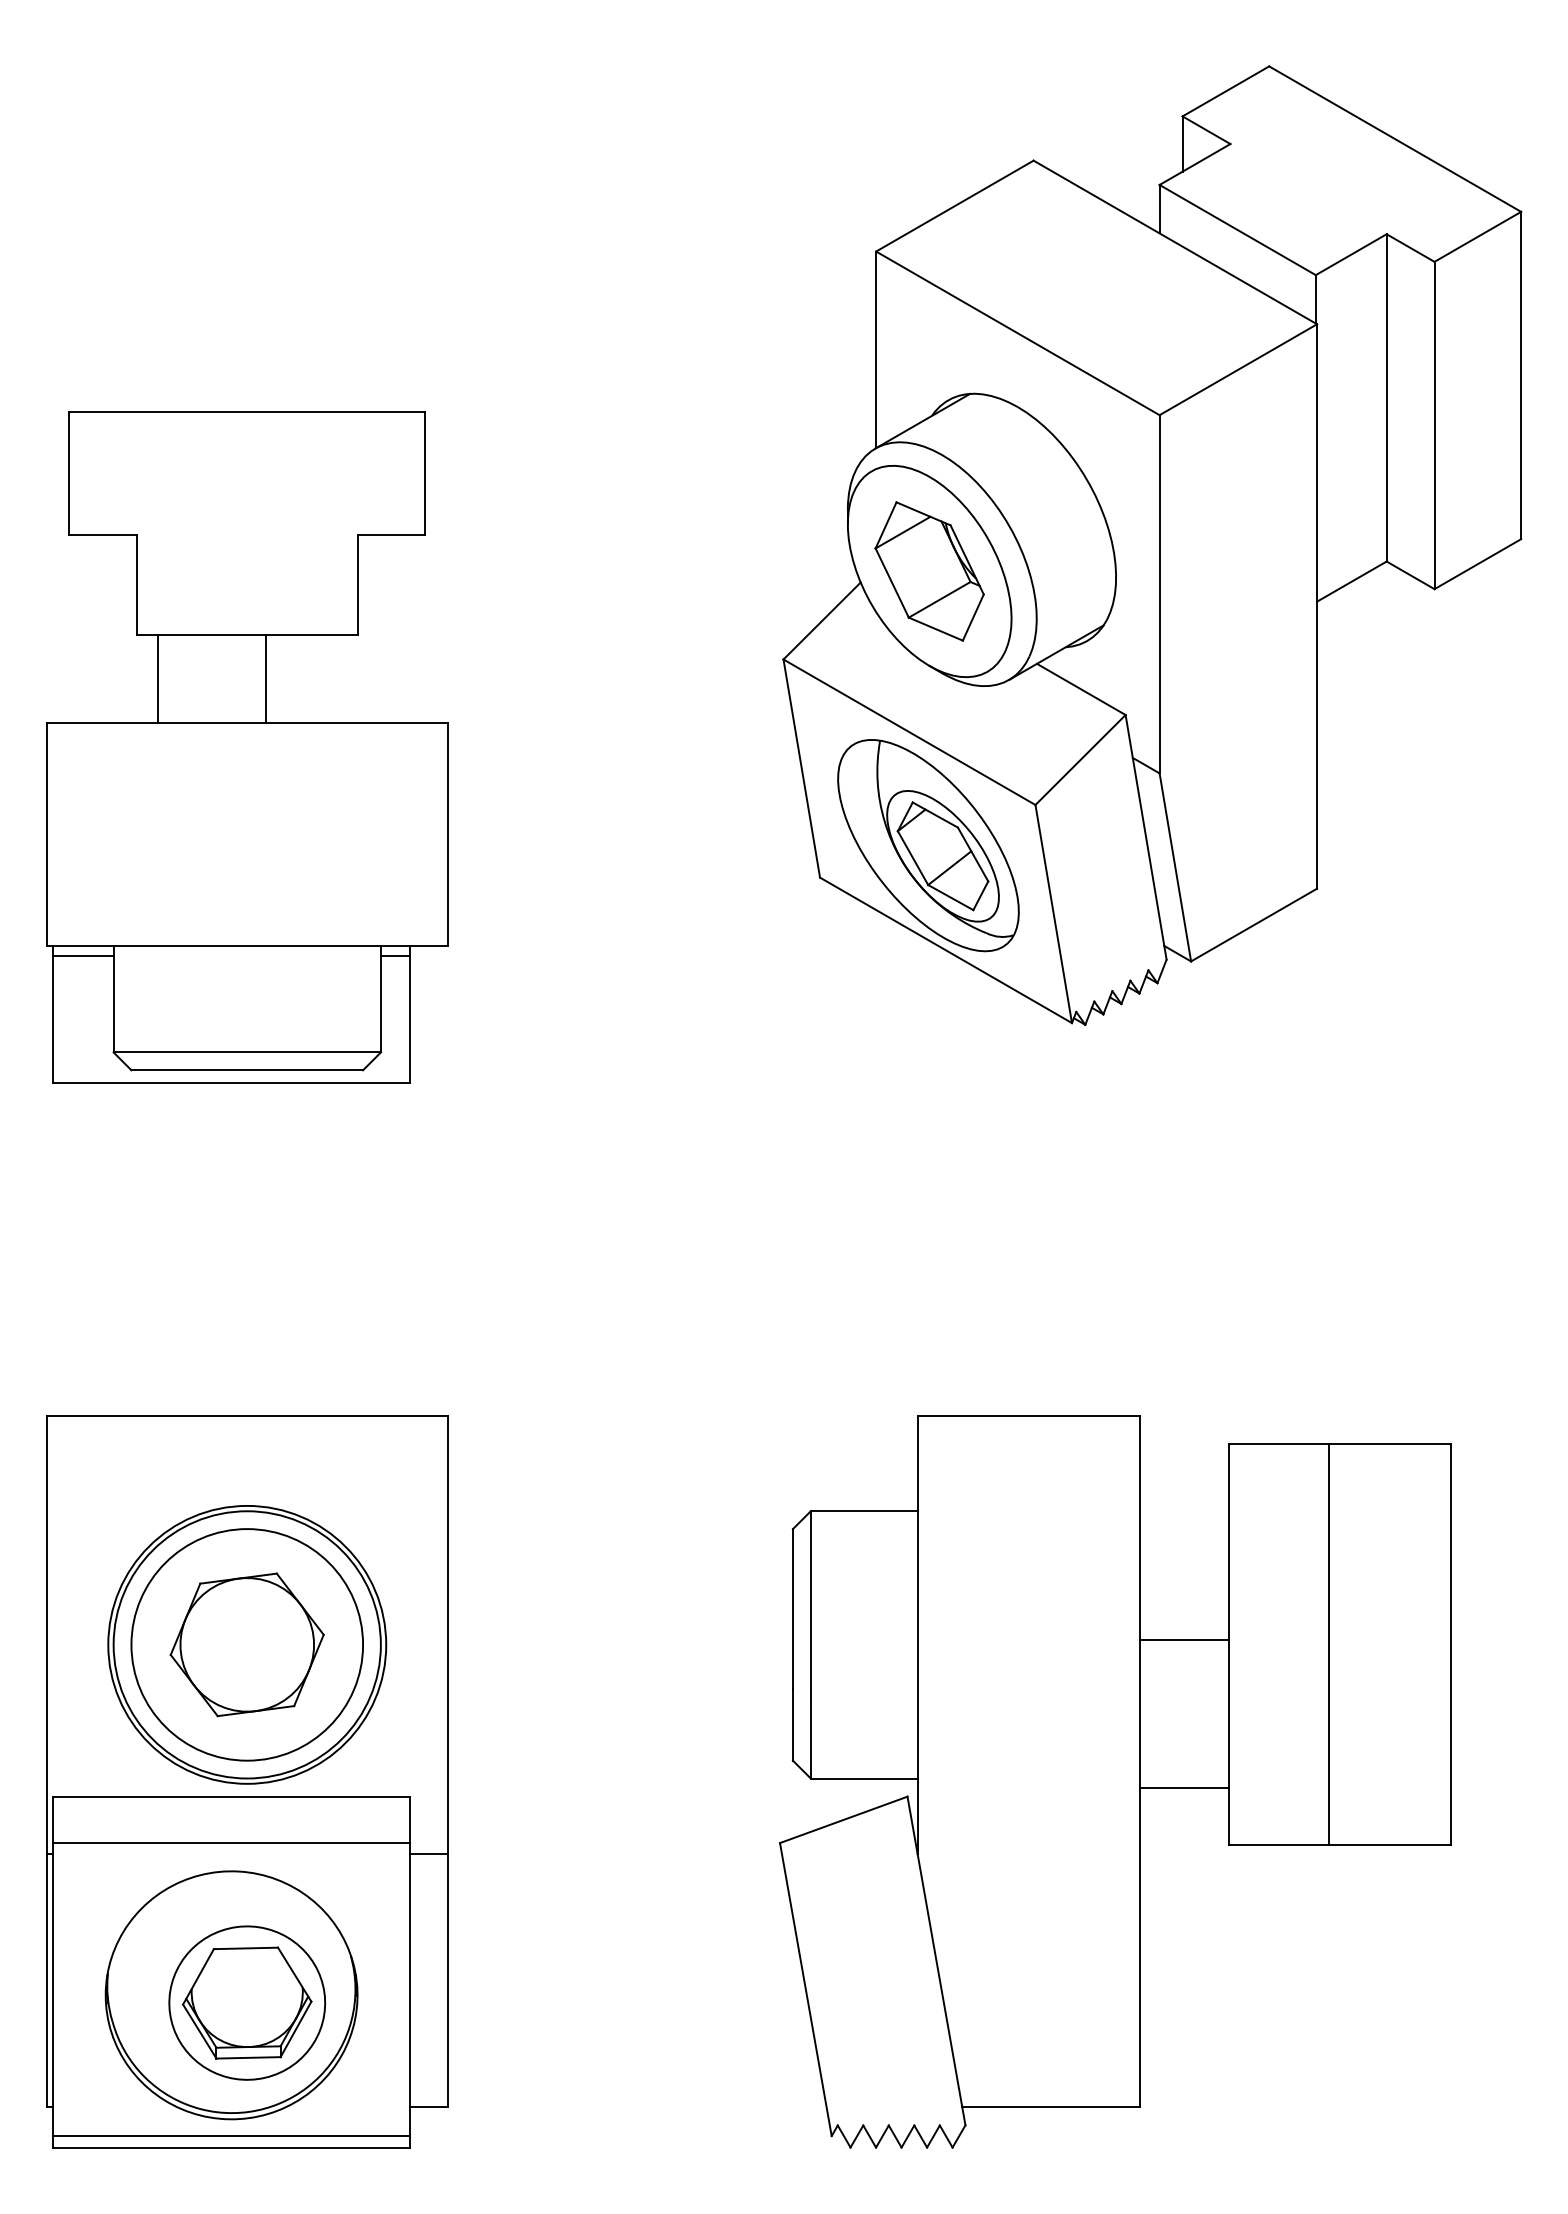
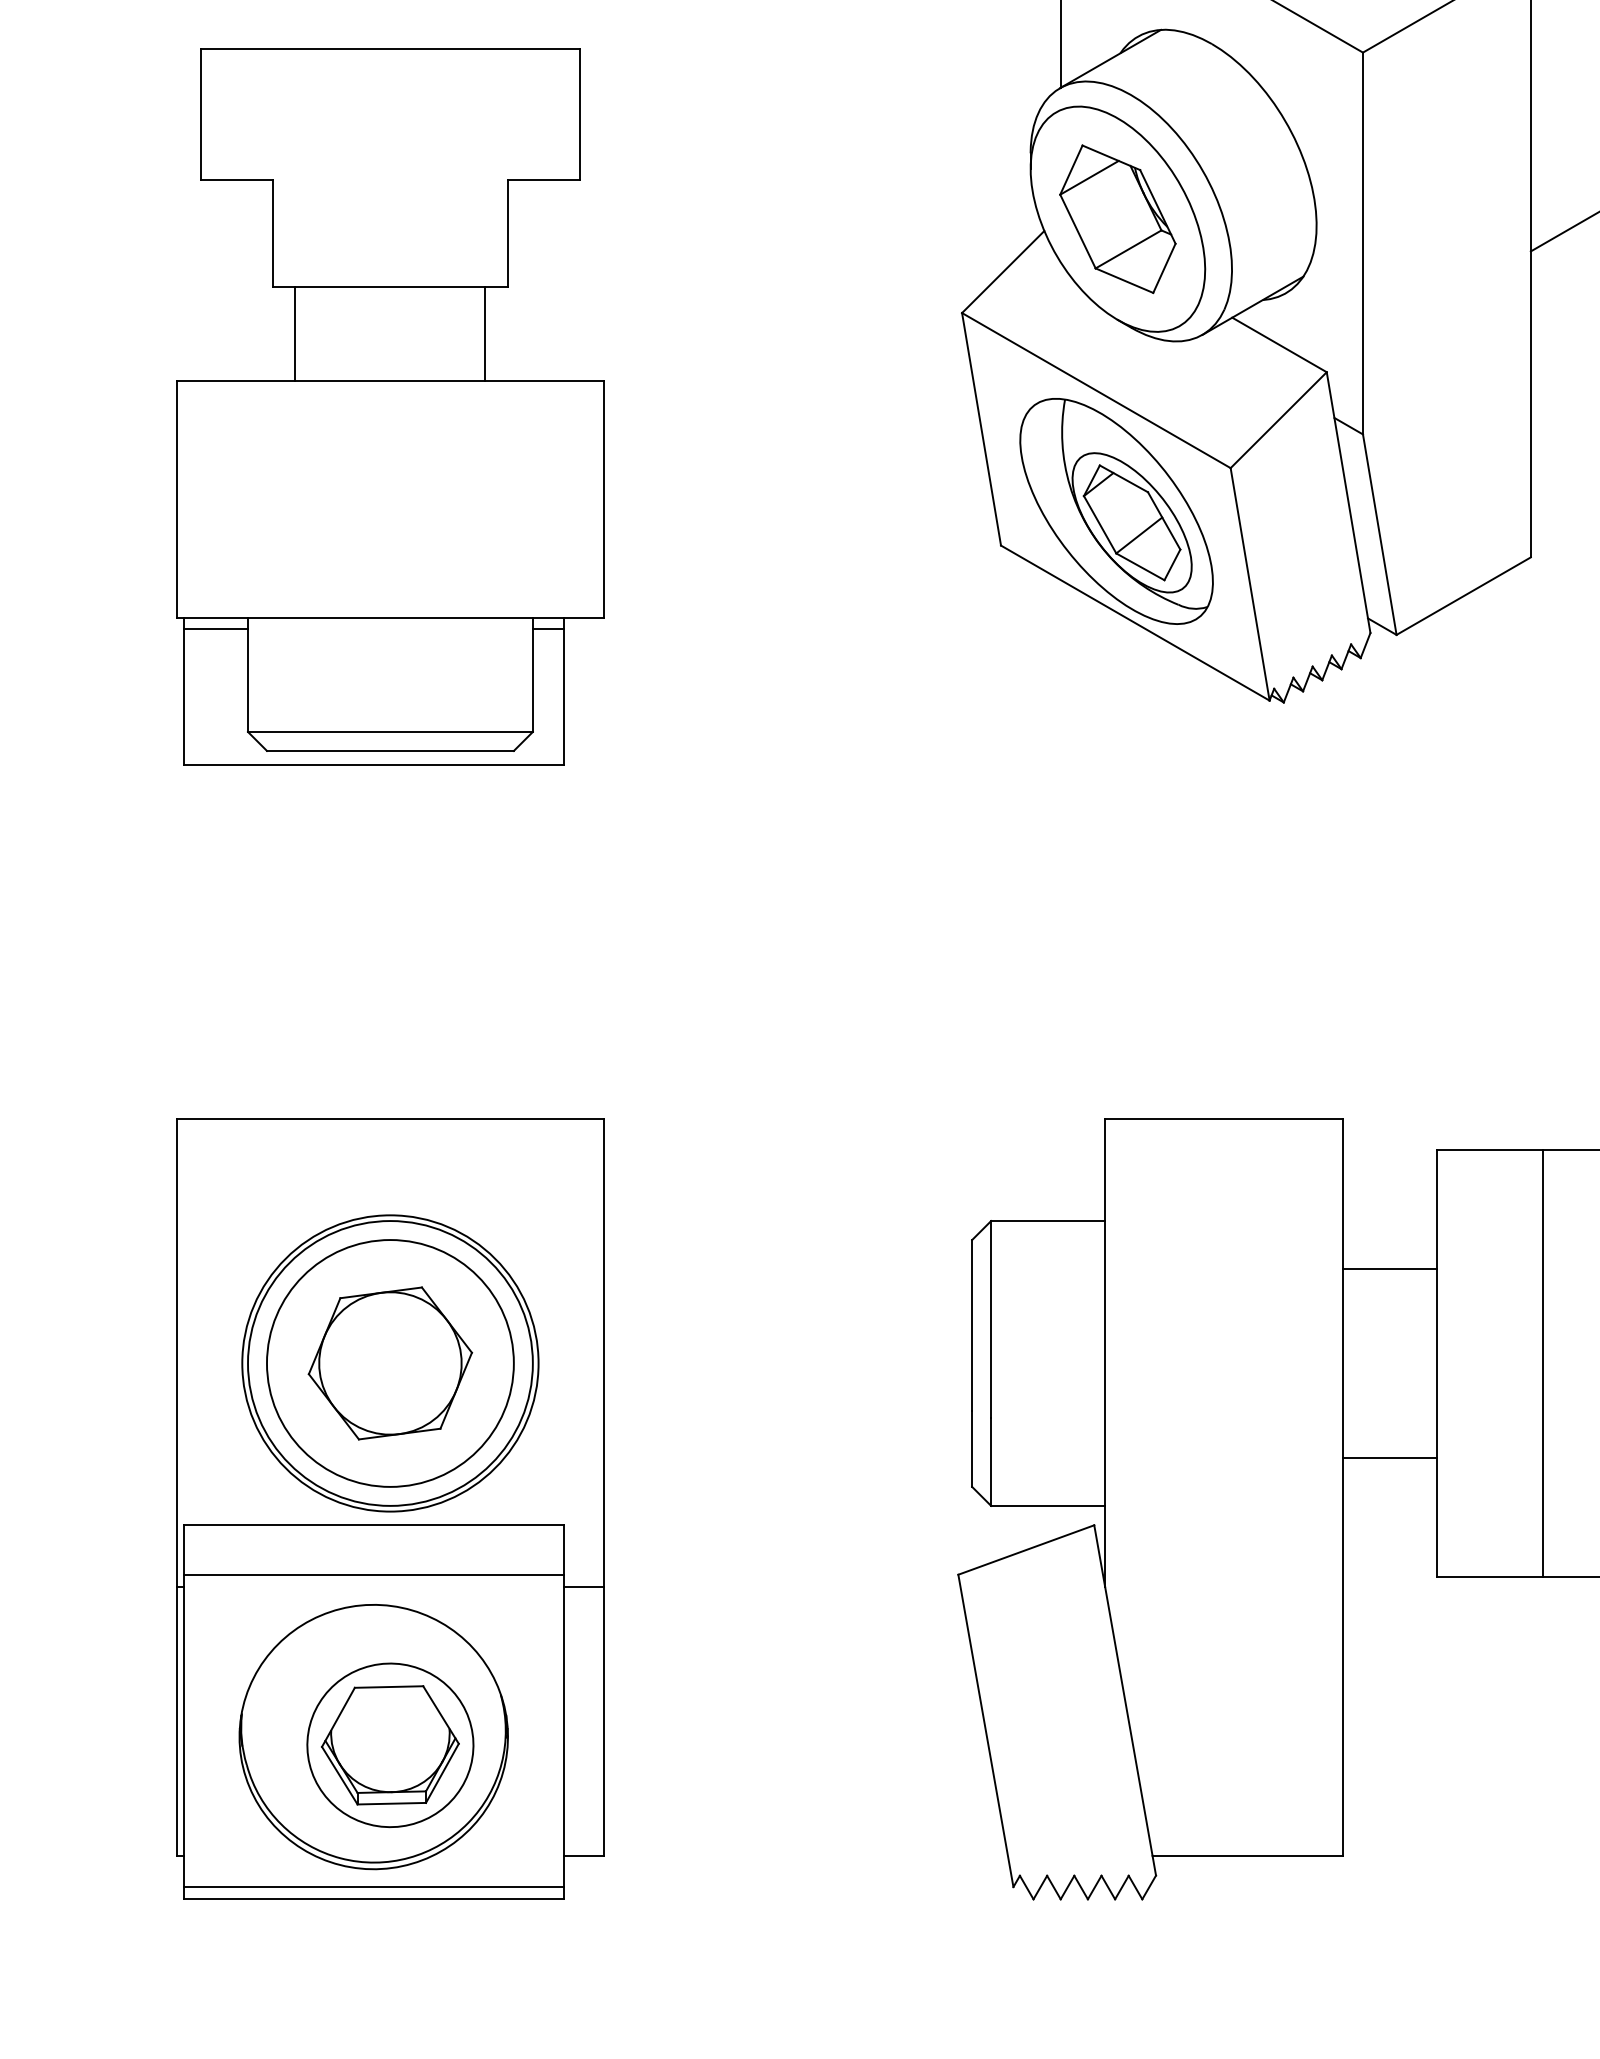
line: (266, 678) -> (485, 333), moved
line: (1184, 1639) -> (1389, 1268), moved
line: (1184, 1787) -> (1389, 1457), moved

